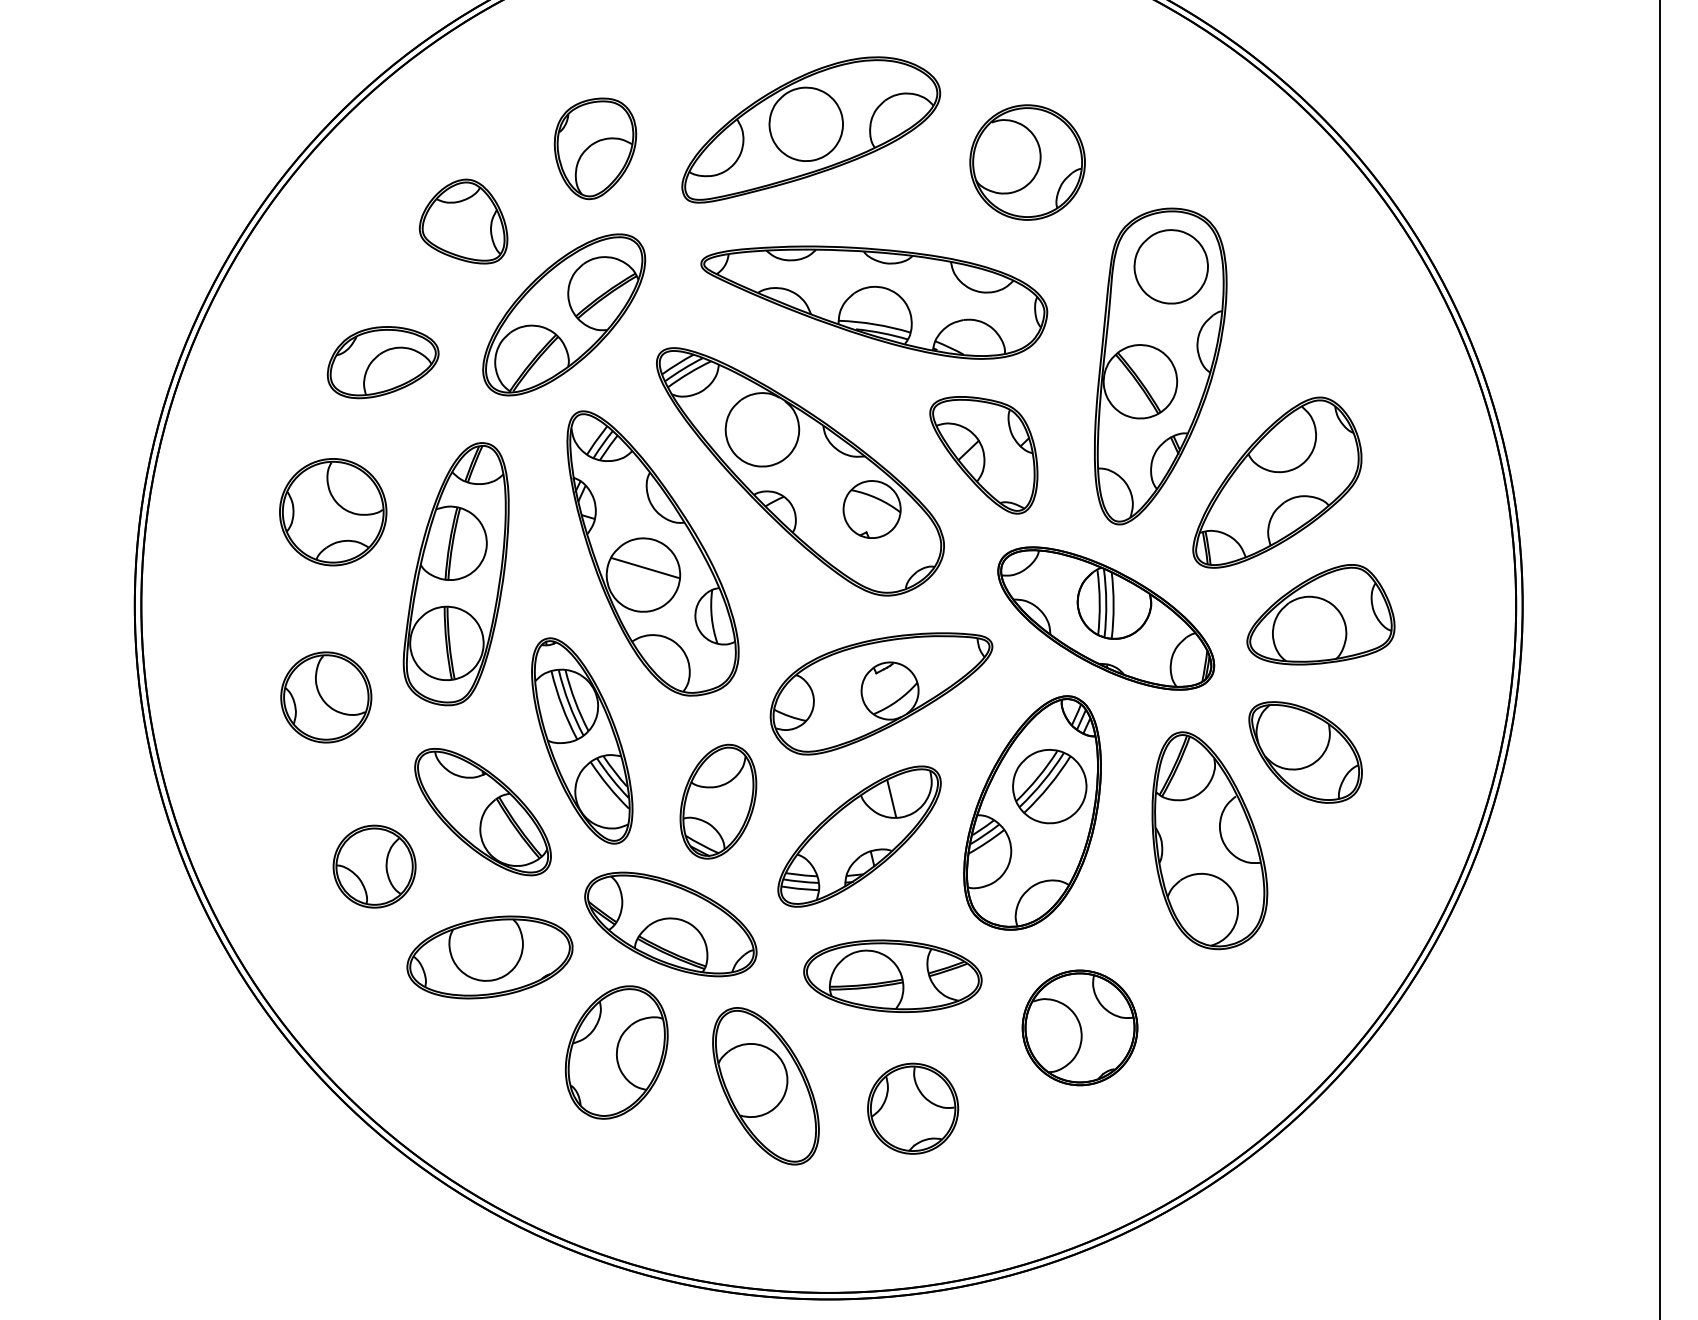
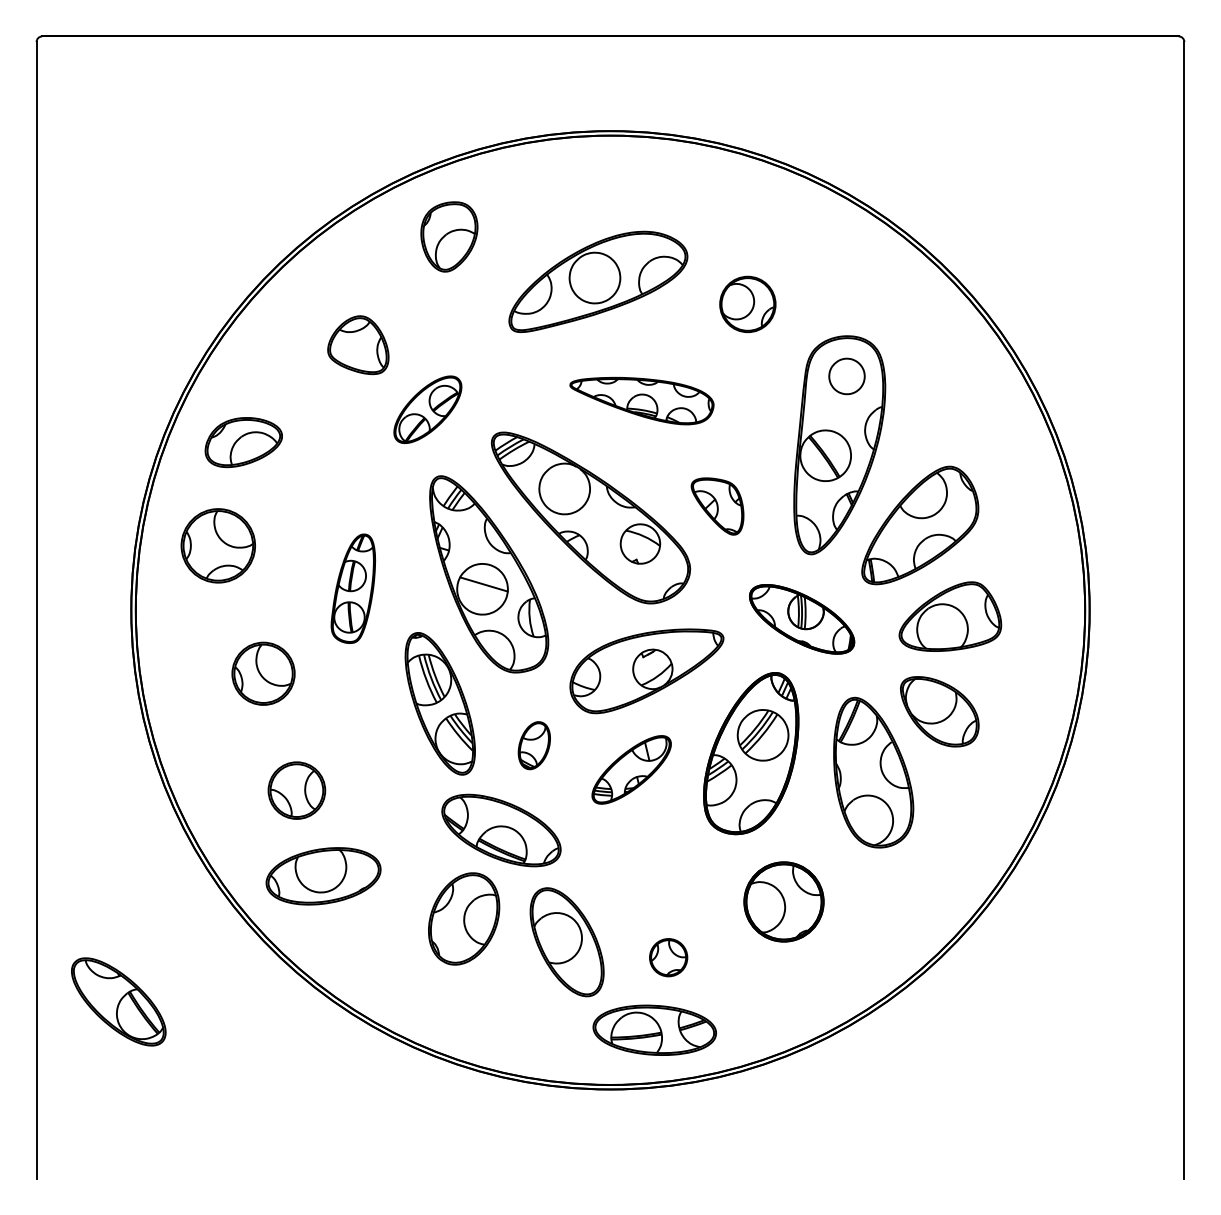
part: (595, 148) -> (449, 236), moved
part: (1027, 162) -> (747, 304), size x0.7
part: (1170, 266) -> (846, 376), size x0.7
part: (873, 301) -> (641, 400), size x0.6
part: (563, 314) -> (427, 409), size x0.6
part: (382, 362) -> (243, 442), moved
part: (983, 455) -> (717, 506), size x0.7
part: (332, 511) -> (217, 545), moved
part: (456, 573) -> (353, 588), size x0.6
part: (1105, 618) -> (801, 619), size x0.7
part: (718, 801) -> (534, 745), size x0.6
part: (482, 811) -> (118, 1001), moved
part: (859, 836) -> (631, 769), size x0.7
part: (489, 957) -> (323, 876), moved
part: (892, 975) -> (654, 1029), moved
part: (912, 1108) -> (668, 957), size x0.6

